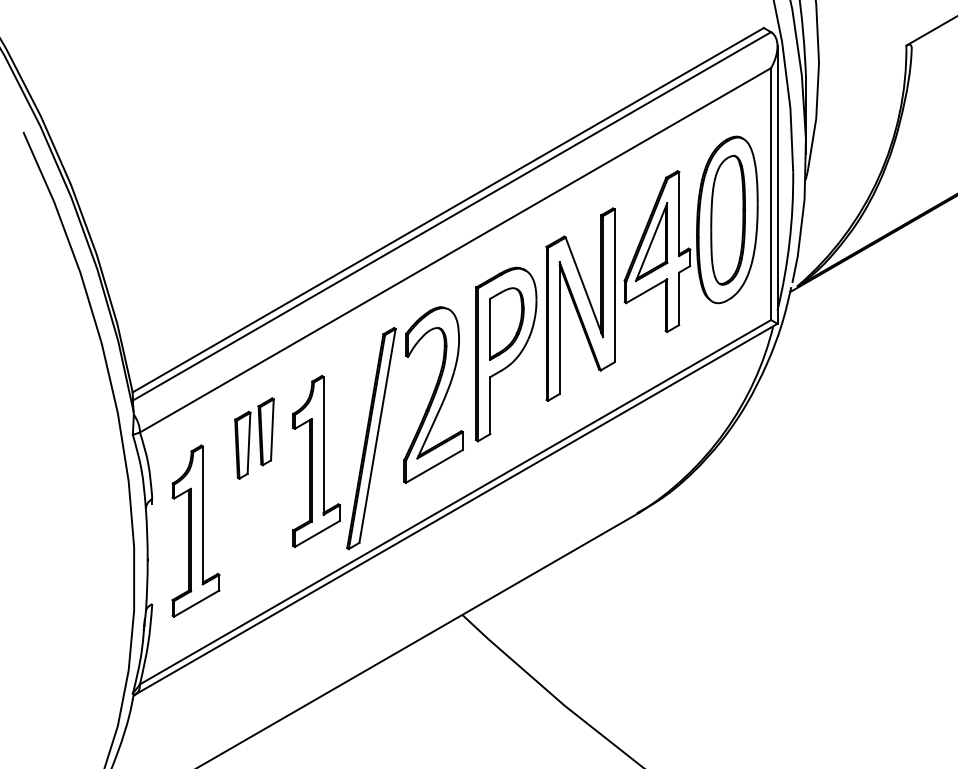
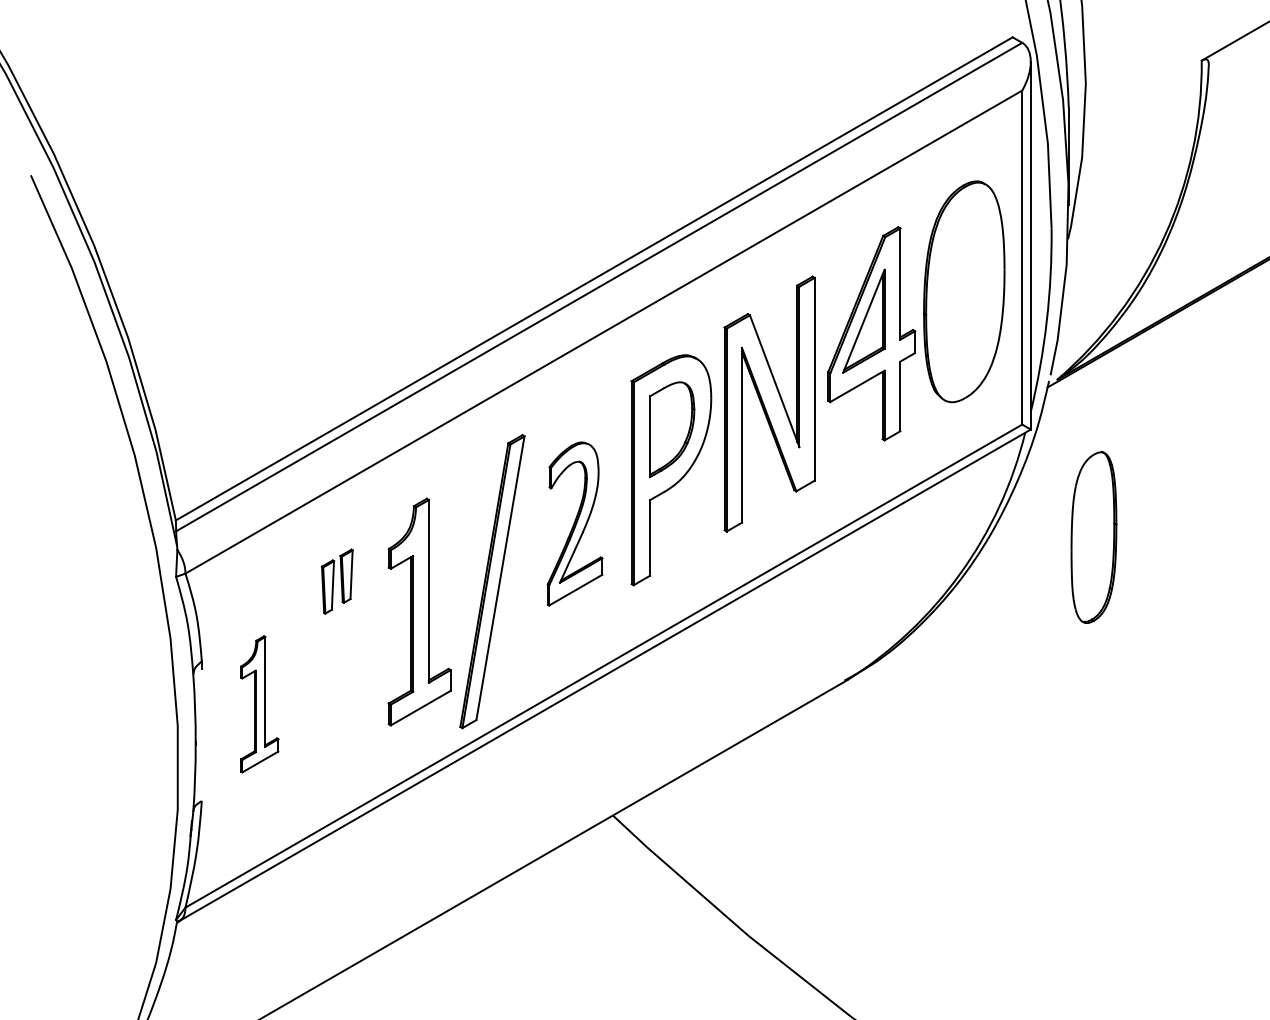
part: (728, 219) -> (1094, 536), moved
part: (433, 394) -> (574, 523), size x0.7
part: (254, 438) -> (337, 581), size x0.6
part: (195, 530) -> (259, 703), size x0.6

